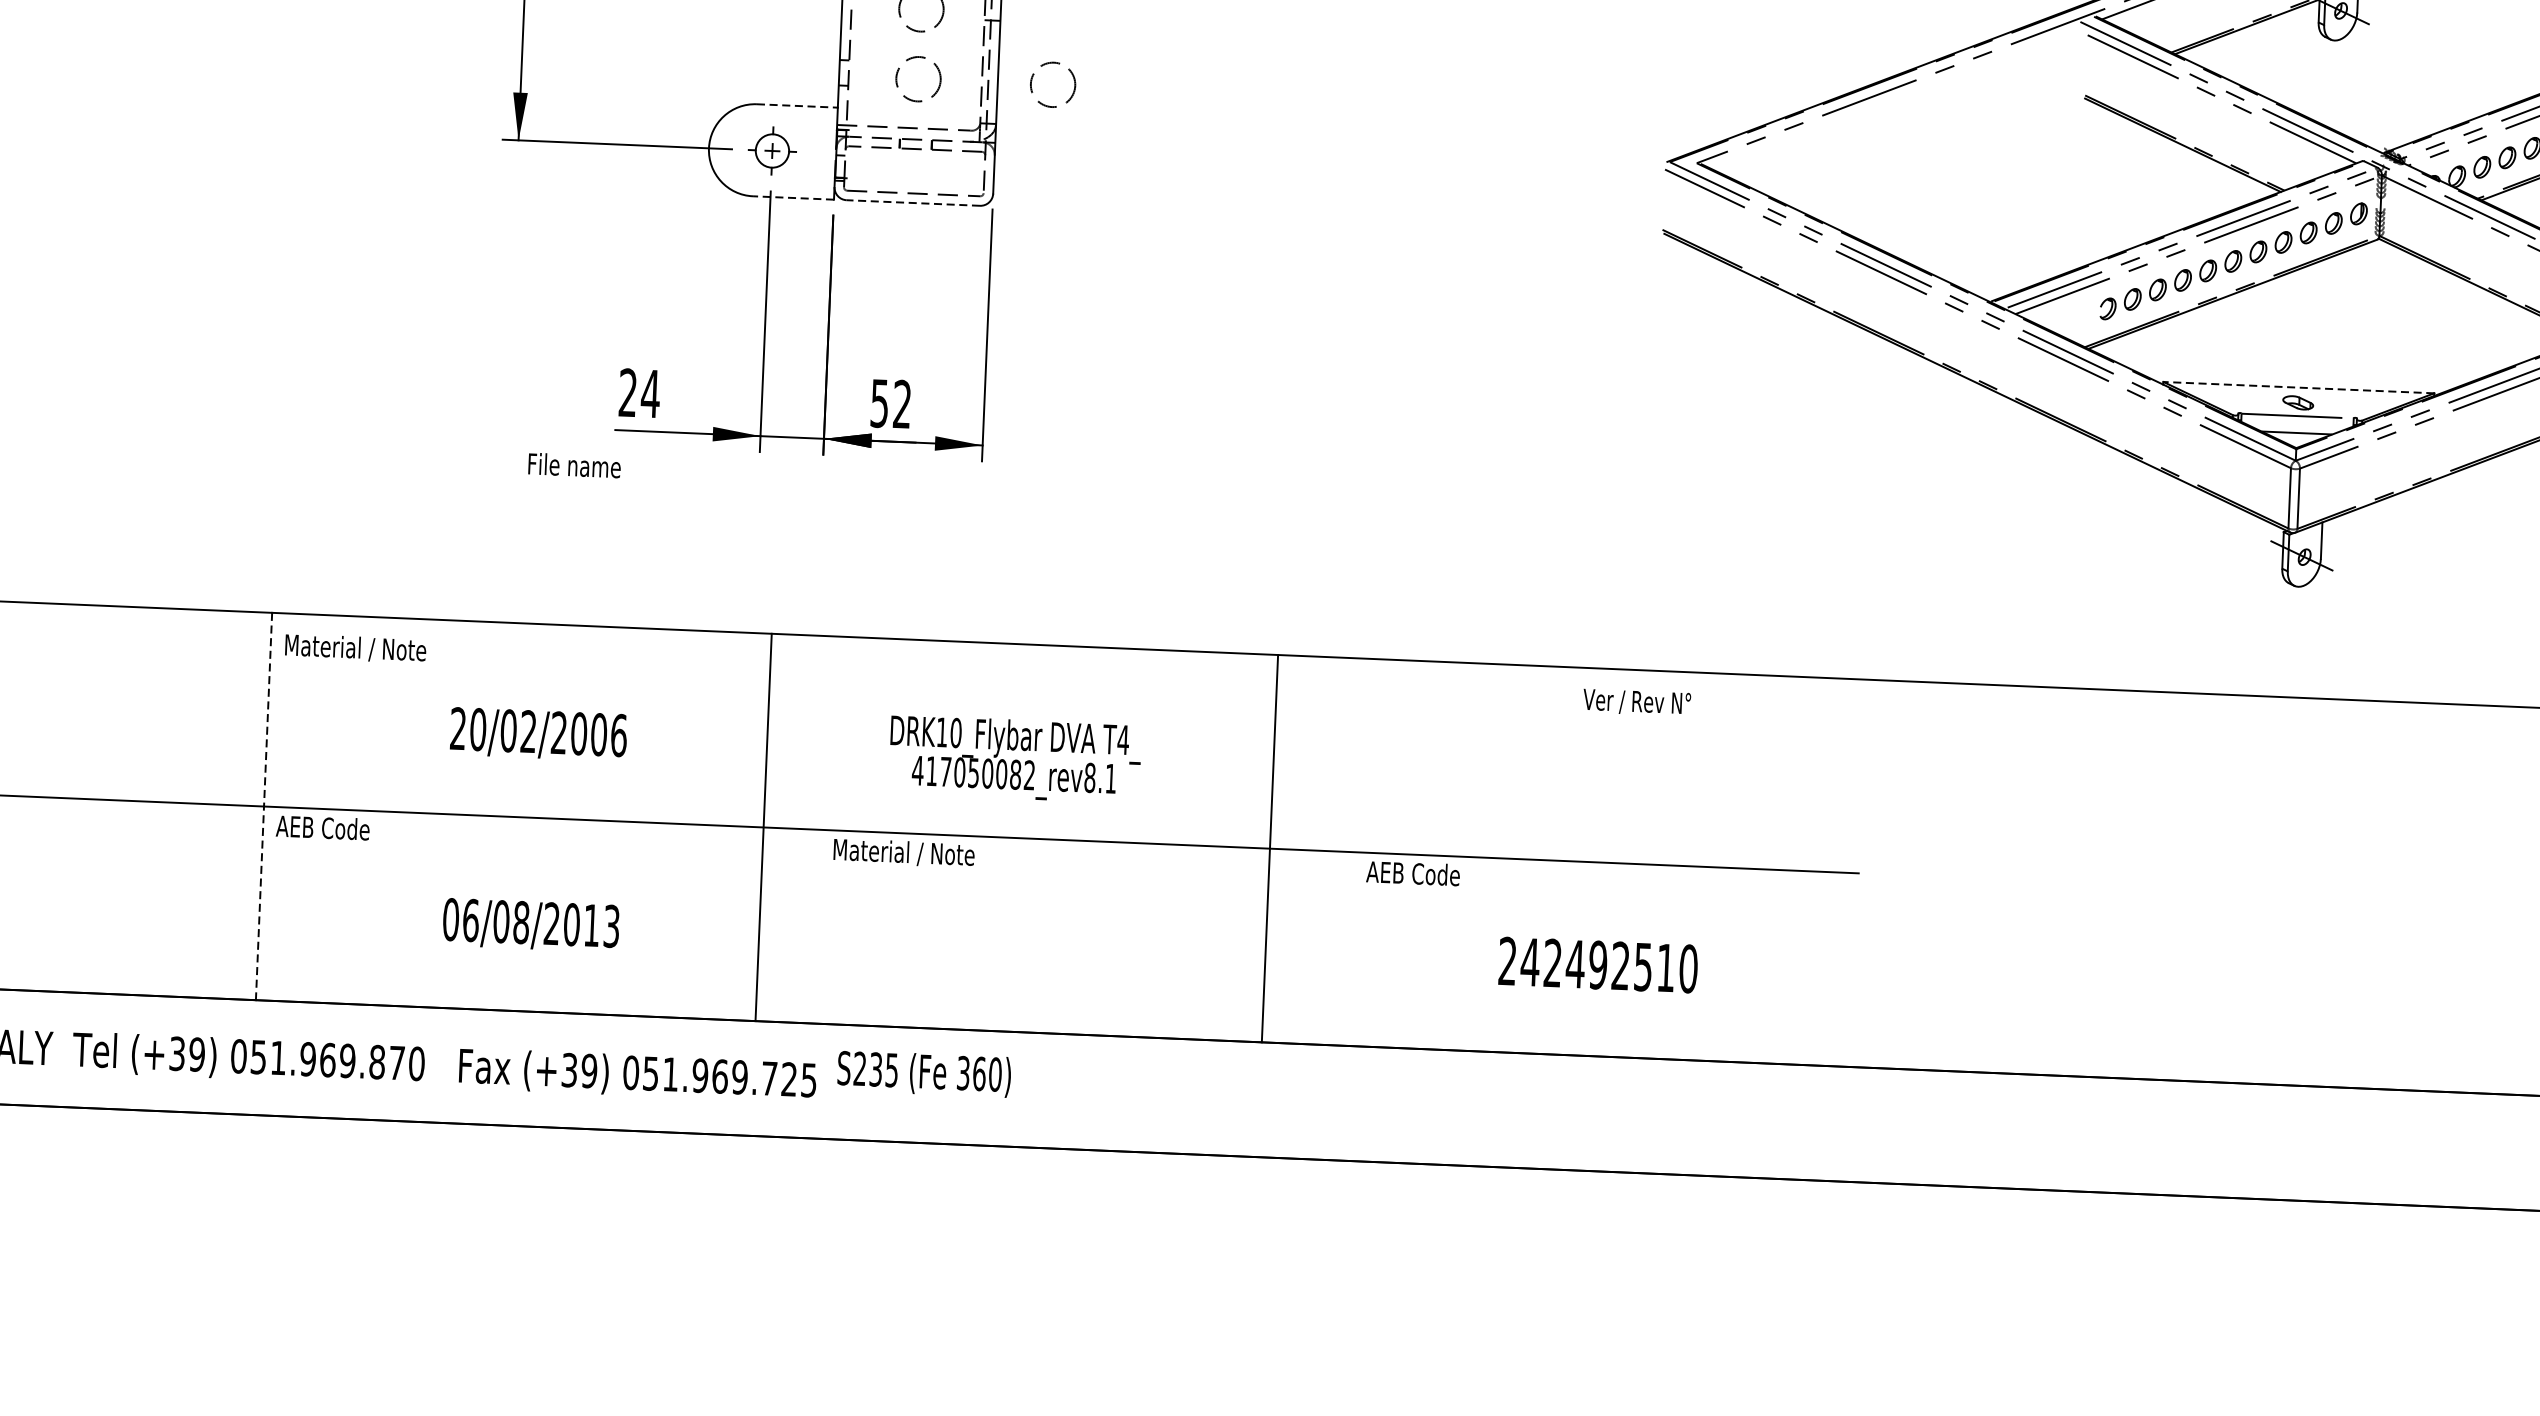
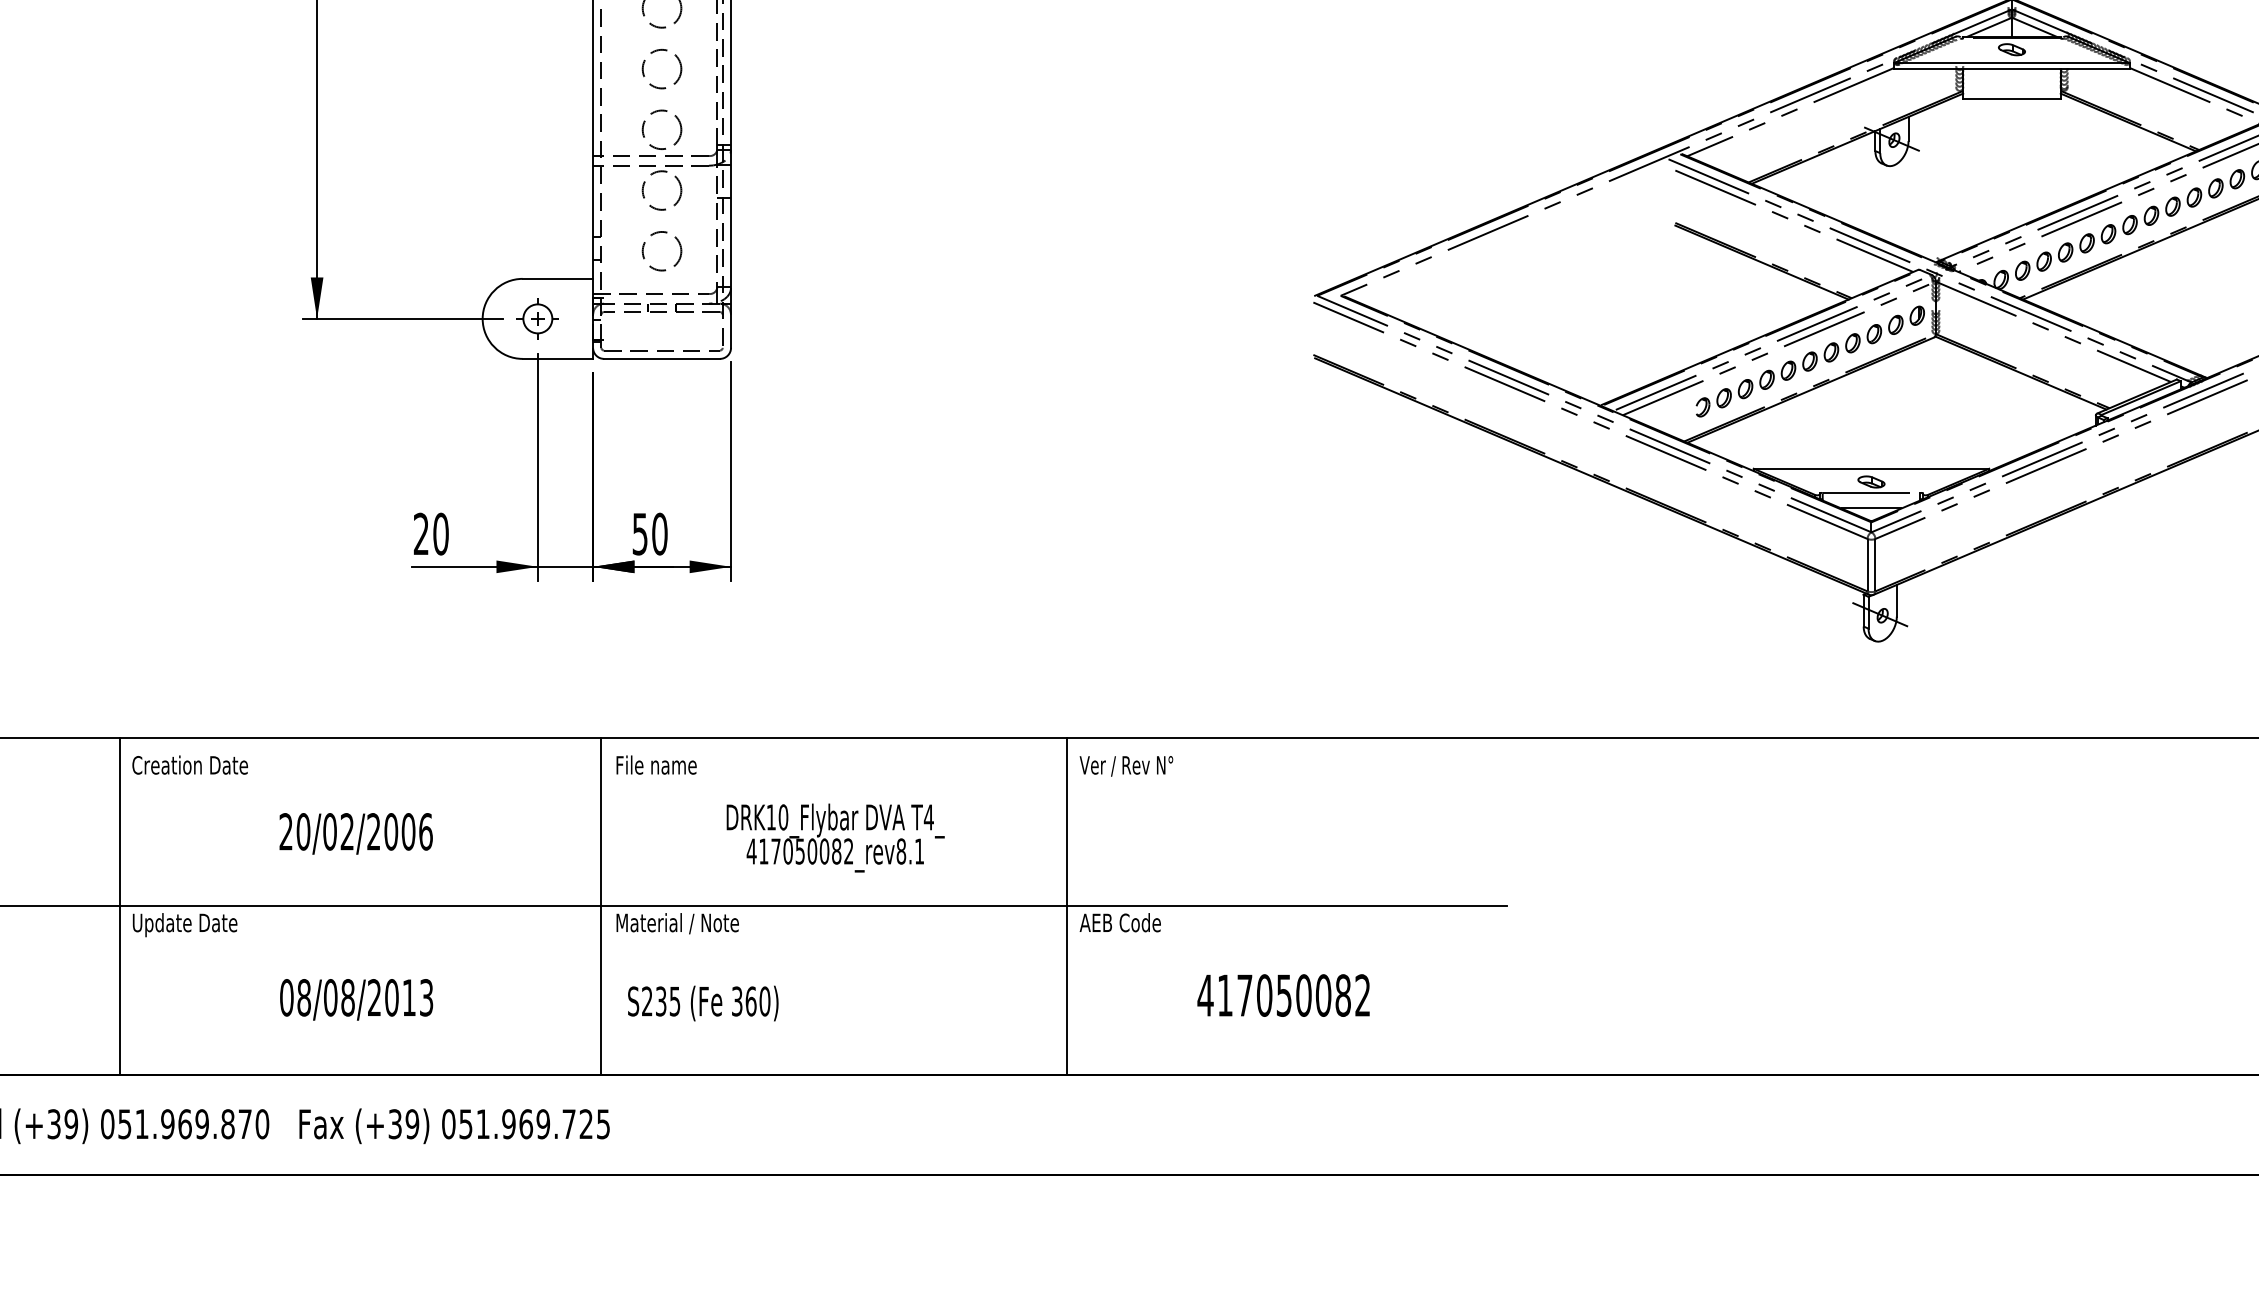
circle: (1052, 85) -> (778, 251), removed
line: (798, 105) -> (558, 278), dashed -> solid
line: (793, 197) -> (557, 358), dashed -> solid
line: (913, 202) -> (662, 358), dashed -> solid
line: (2298, 387) -> (1871, 468), dashed -> solid
text: (650, 393) -> (440, 533), 24 -> 20
text: (901, 403) -> (659, 533), 52 -> 50
text: (574, 464) -> (656, 764), moved
text: (354, 648) -> (193, 765), Material / Note -> Creation Date
text: (1637, 702) -> (1126, 766), moved
text: (1014, 758) -> (835, 837), moved
line: (264, 806) -> (120, 906), dashed -> solid
line: (763, 826) -> (600, 905), moved
text: (336, 831) -> (184, 925), AEB Code -> Update Date
line: (1270, 847) -> (1067, 905), moved
text: (471, 920) -> (304, 997), 06/08/2013 -> 08/08/2013
text: (1597, 965) -> (1283, 995), 242492510 -> 417050082
text: (924, 1073) -> (703, 1003), moved

